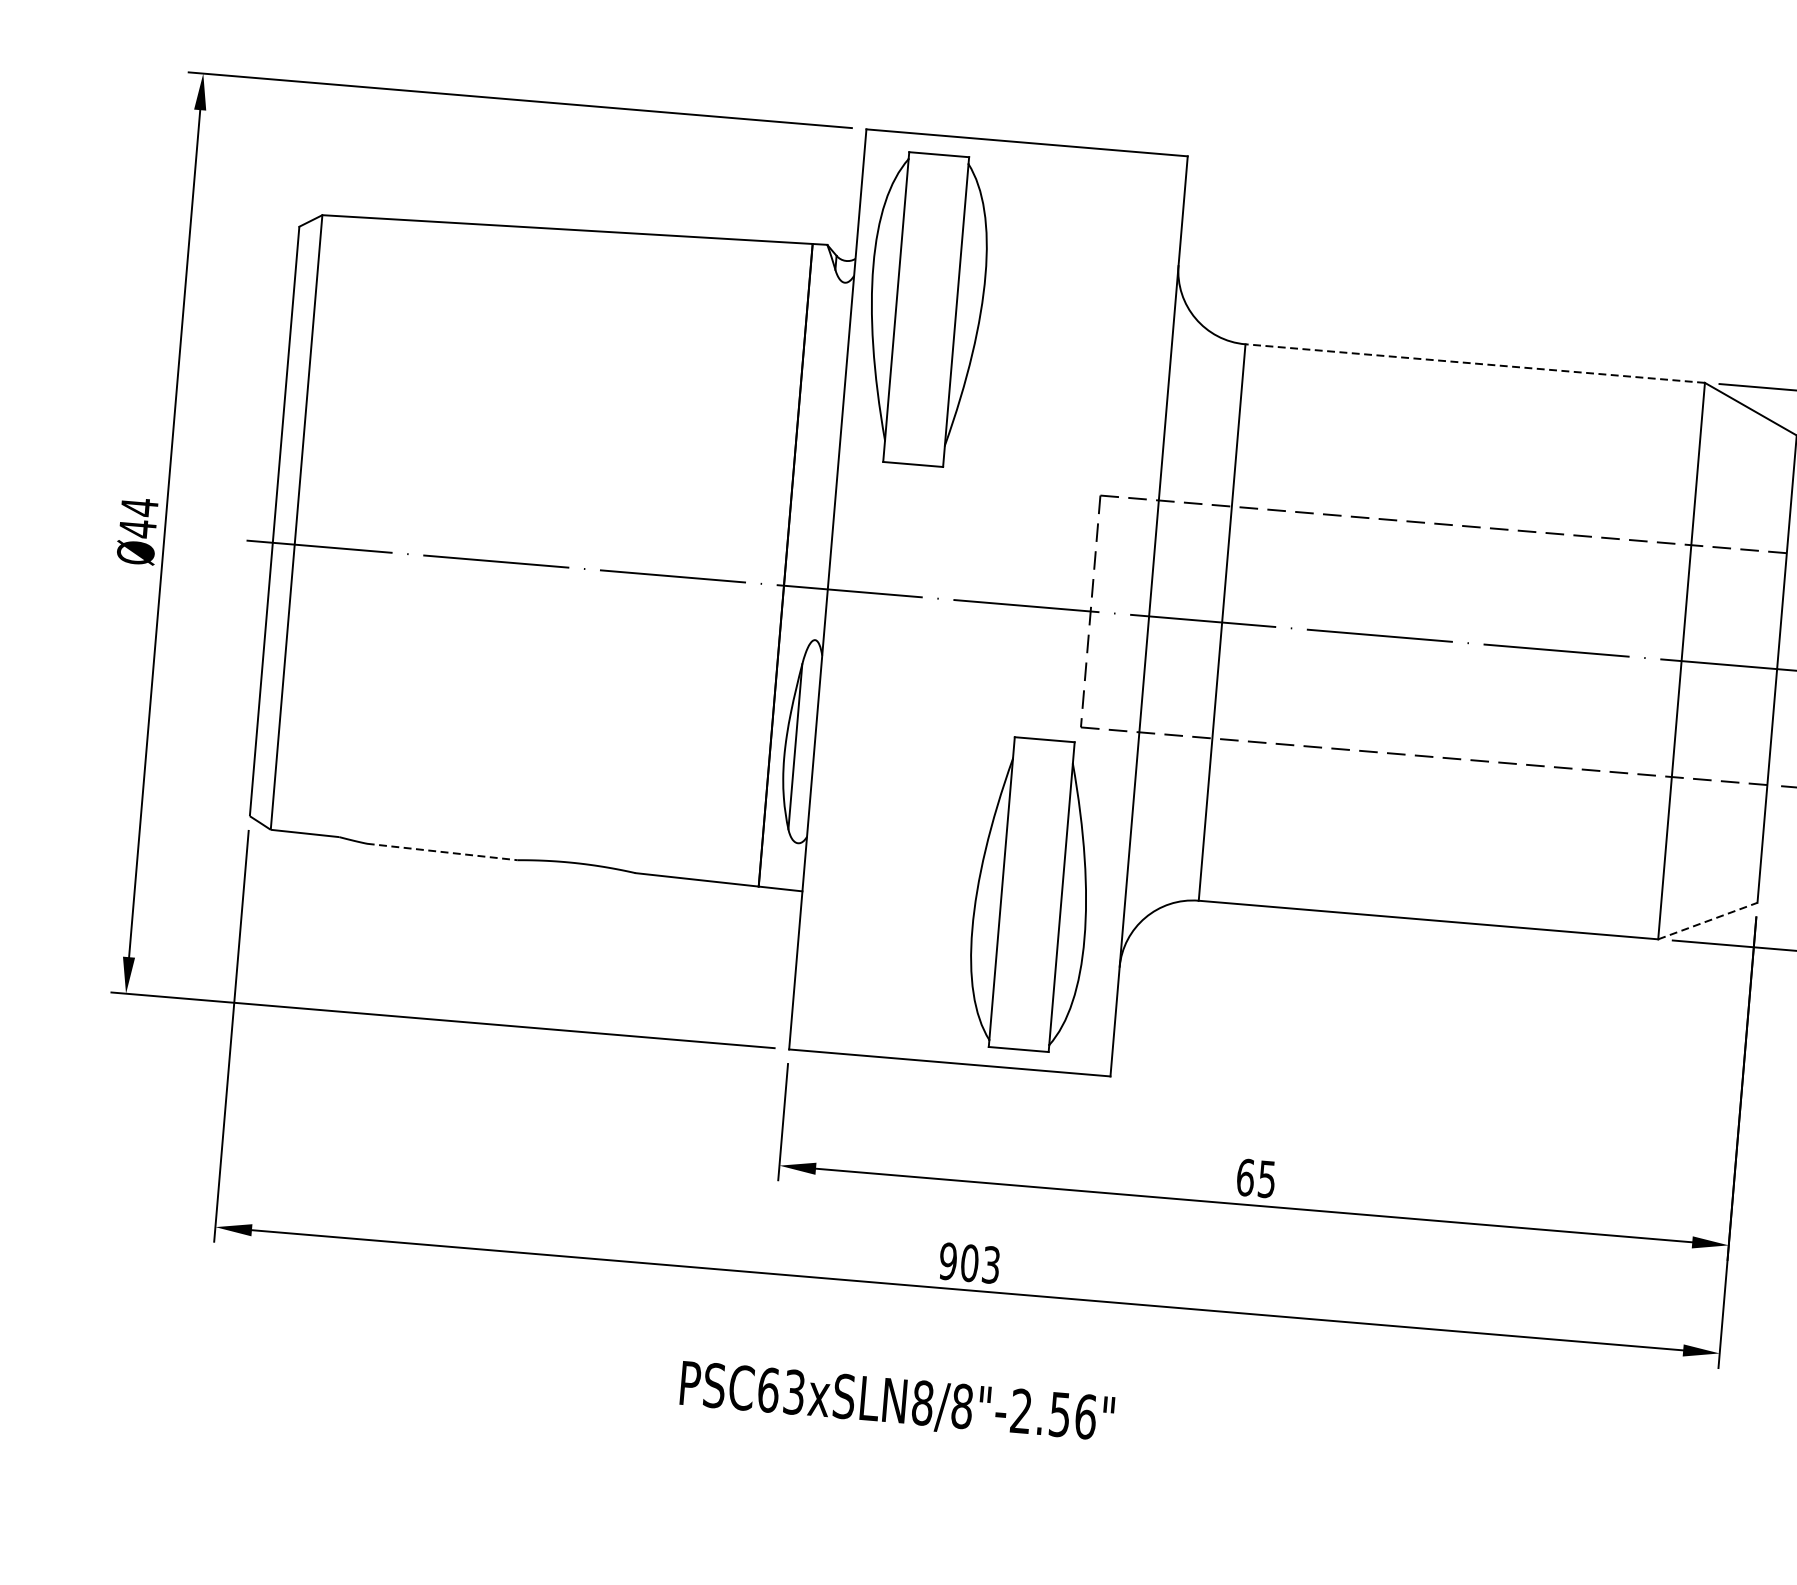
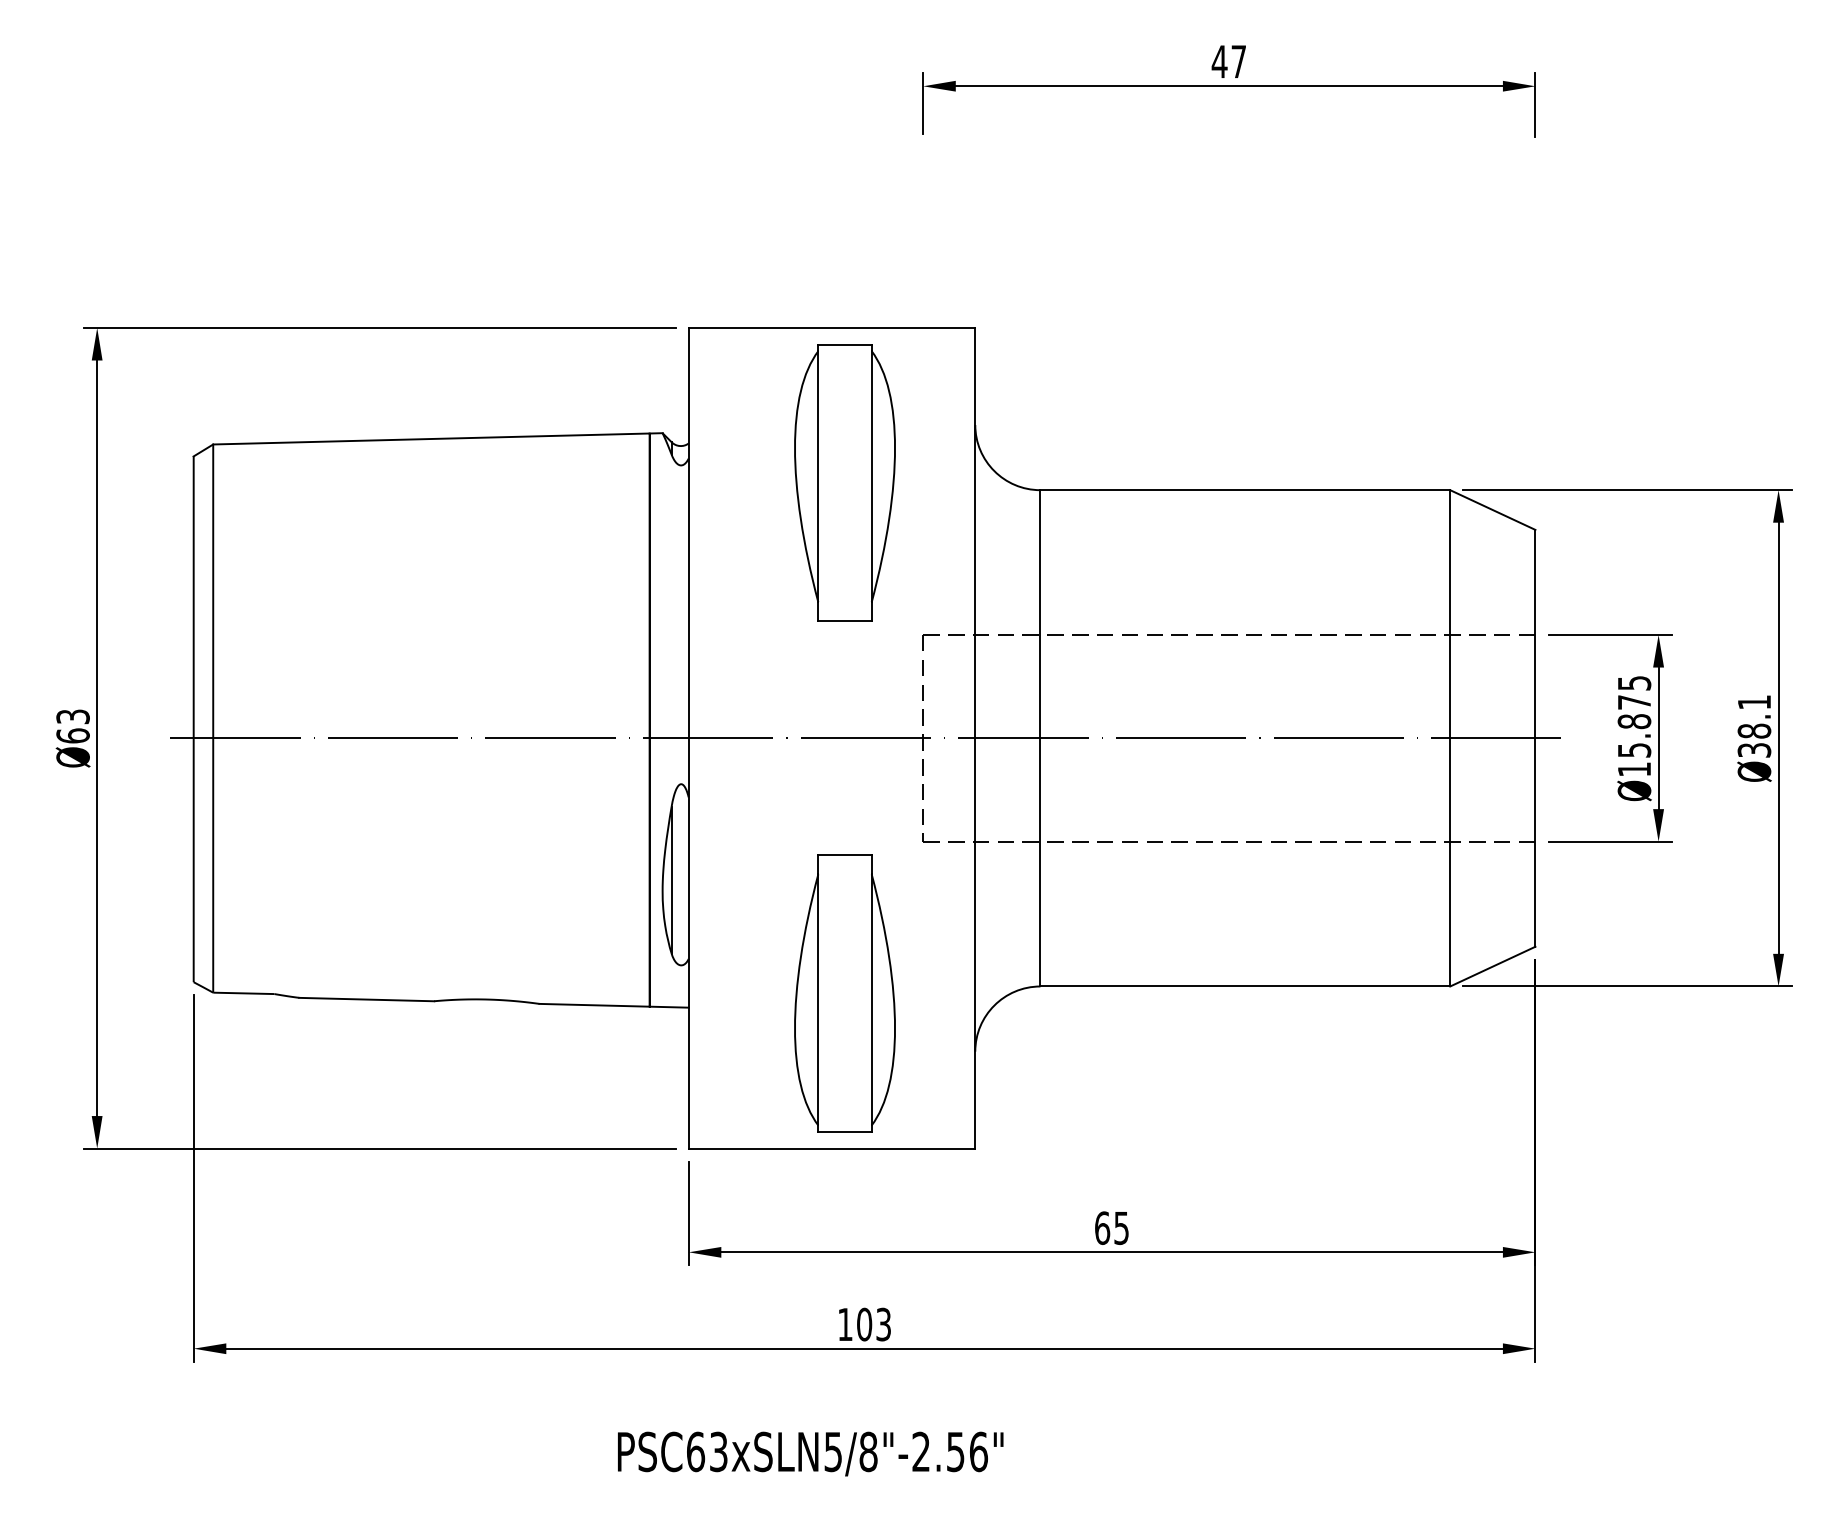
part: (925, 308) -> (844, 482), moved
line: (1475, 363) -> (1245, 490), dashed -> solid
text: (138, 518) -> (72, 726), Ø44 -> Ø63
line: (443, 851) -> (367, 999), dashed -> solid
part: (1031, 894) -> (844, 993), moved
line: (1708, 920) -> (1493, 966), dashed -> solid
text: (947, 1261) -> (844, 1324), 903 -> 103
text: (923, 1402) -> (833, 1451), PSC63xSLN8/8"-2.56" -> PSC63xSLN5/8"-2.56"

